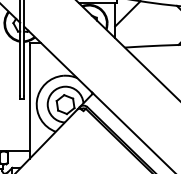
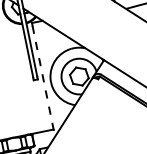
line: (29, 102) -> (43, 81), solid -> dashed

